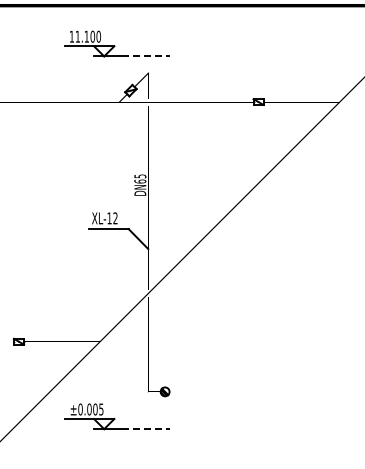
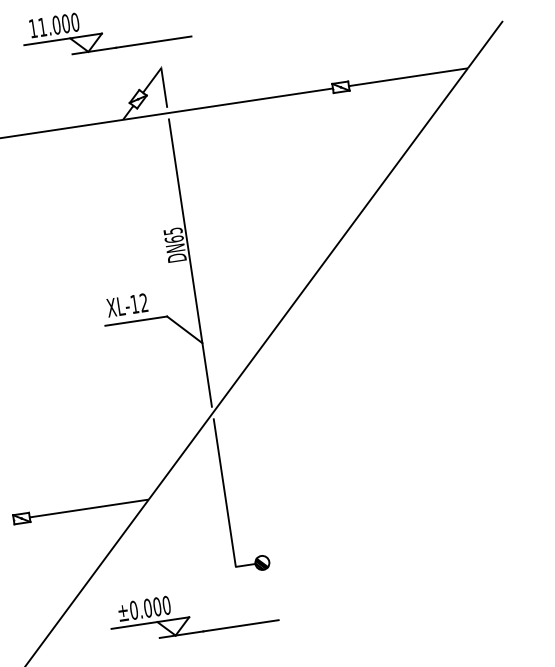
text: (86, 36) -> (56, 24), 11.100 -> 11.000
line: (146, 56) -> (154, 42), dashed -> solid
text: (101, 409) -> (166, 605), ±0.005 -> ±0.000
line: (146, 429) -> (241, 626), dashed -> solid

